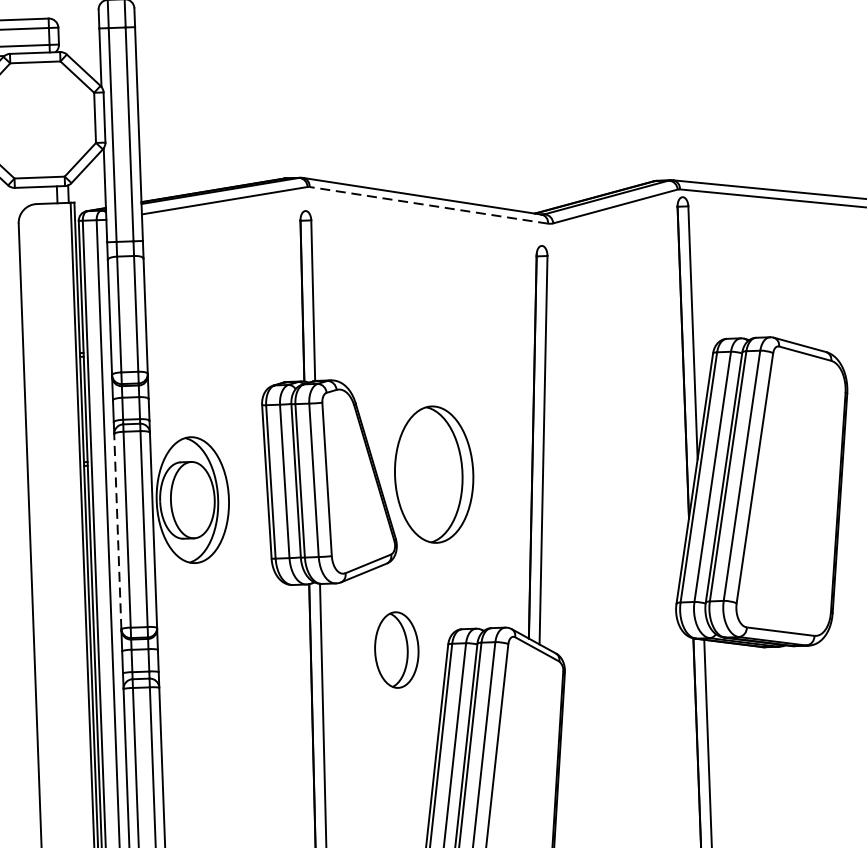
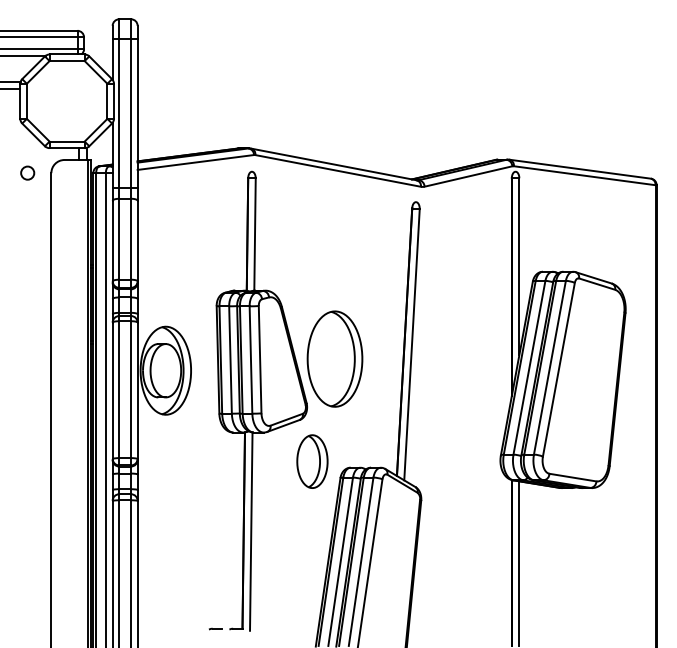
line: (427, 204) -> (337, 170), dashed -> solid
line: (117, 531) -> (112, 390), dashed -> solid
part: (396, 649) -> (312, 461), moved

